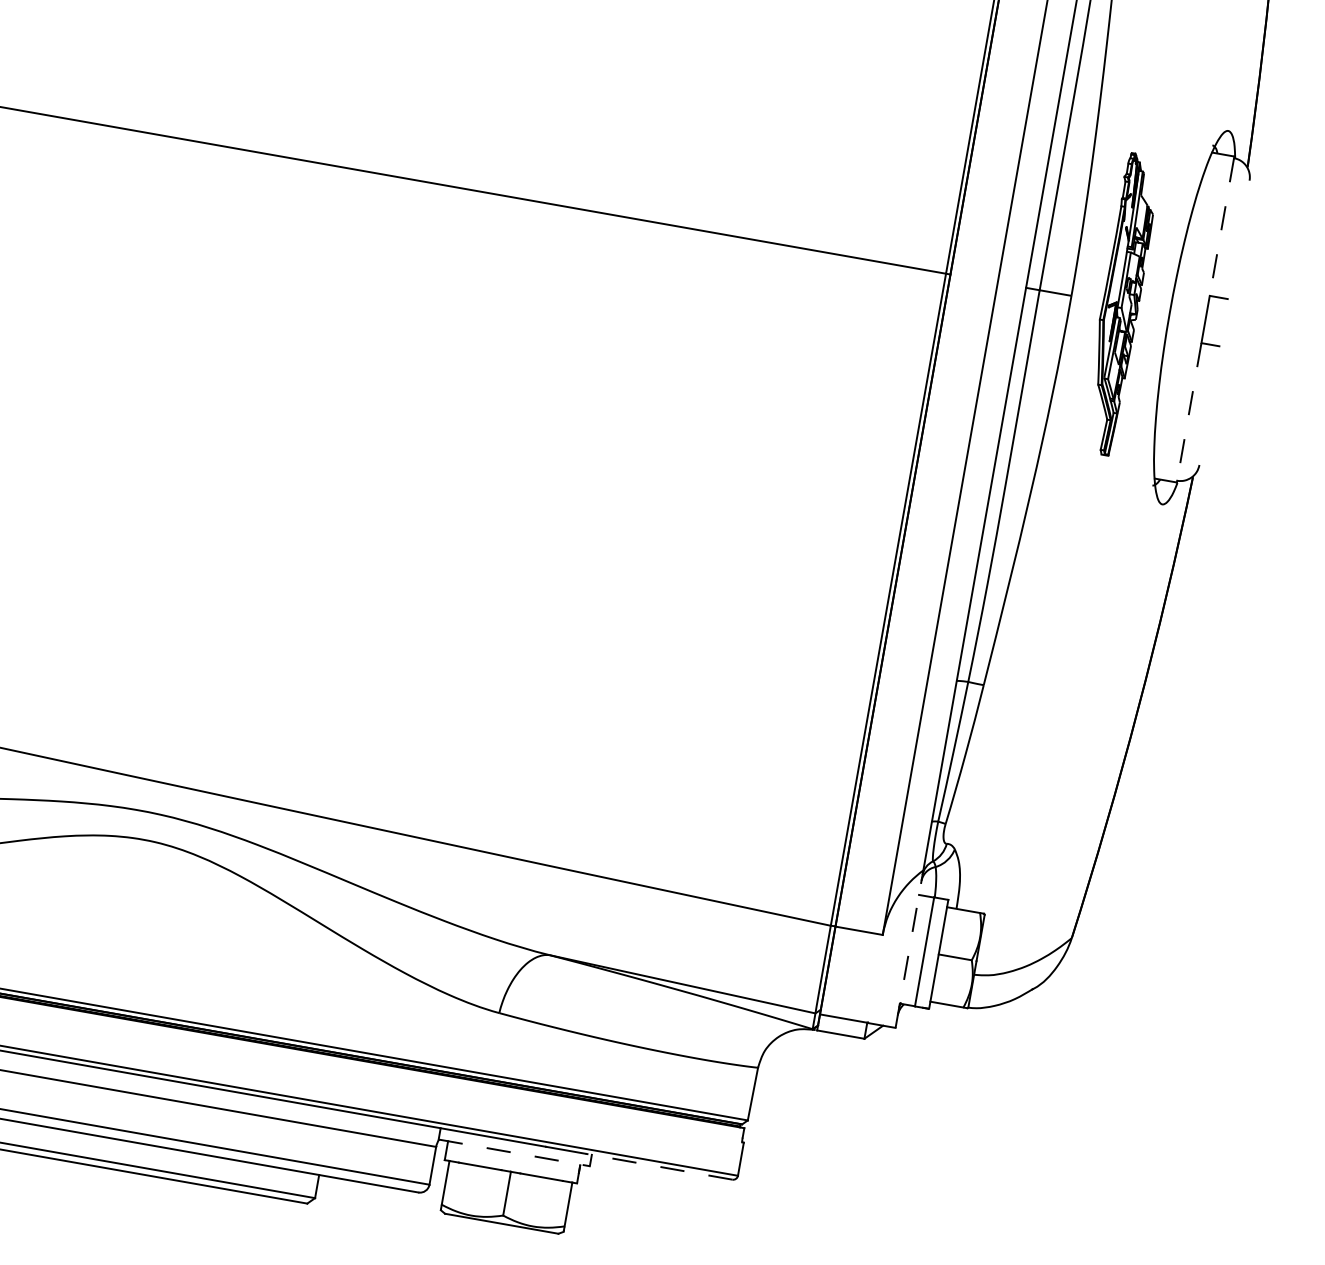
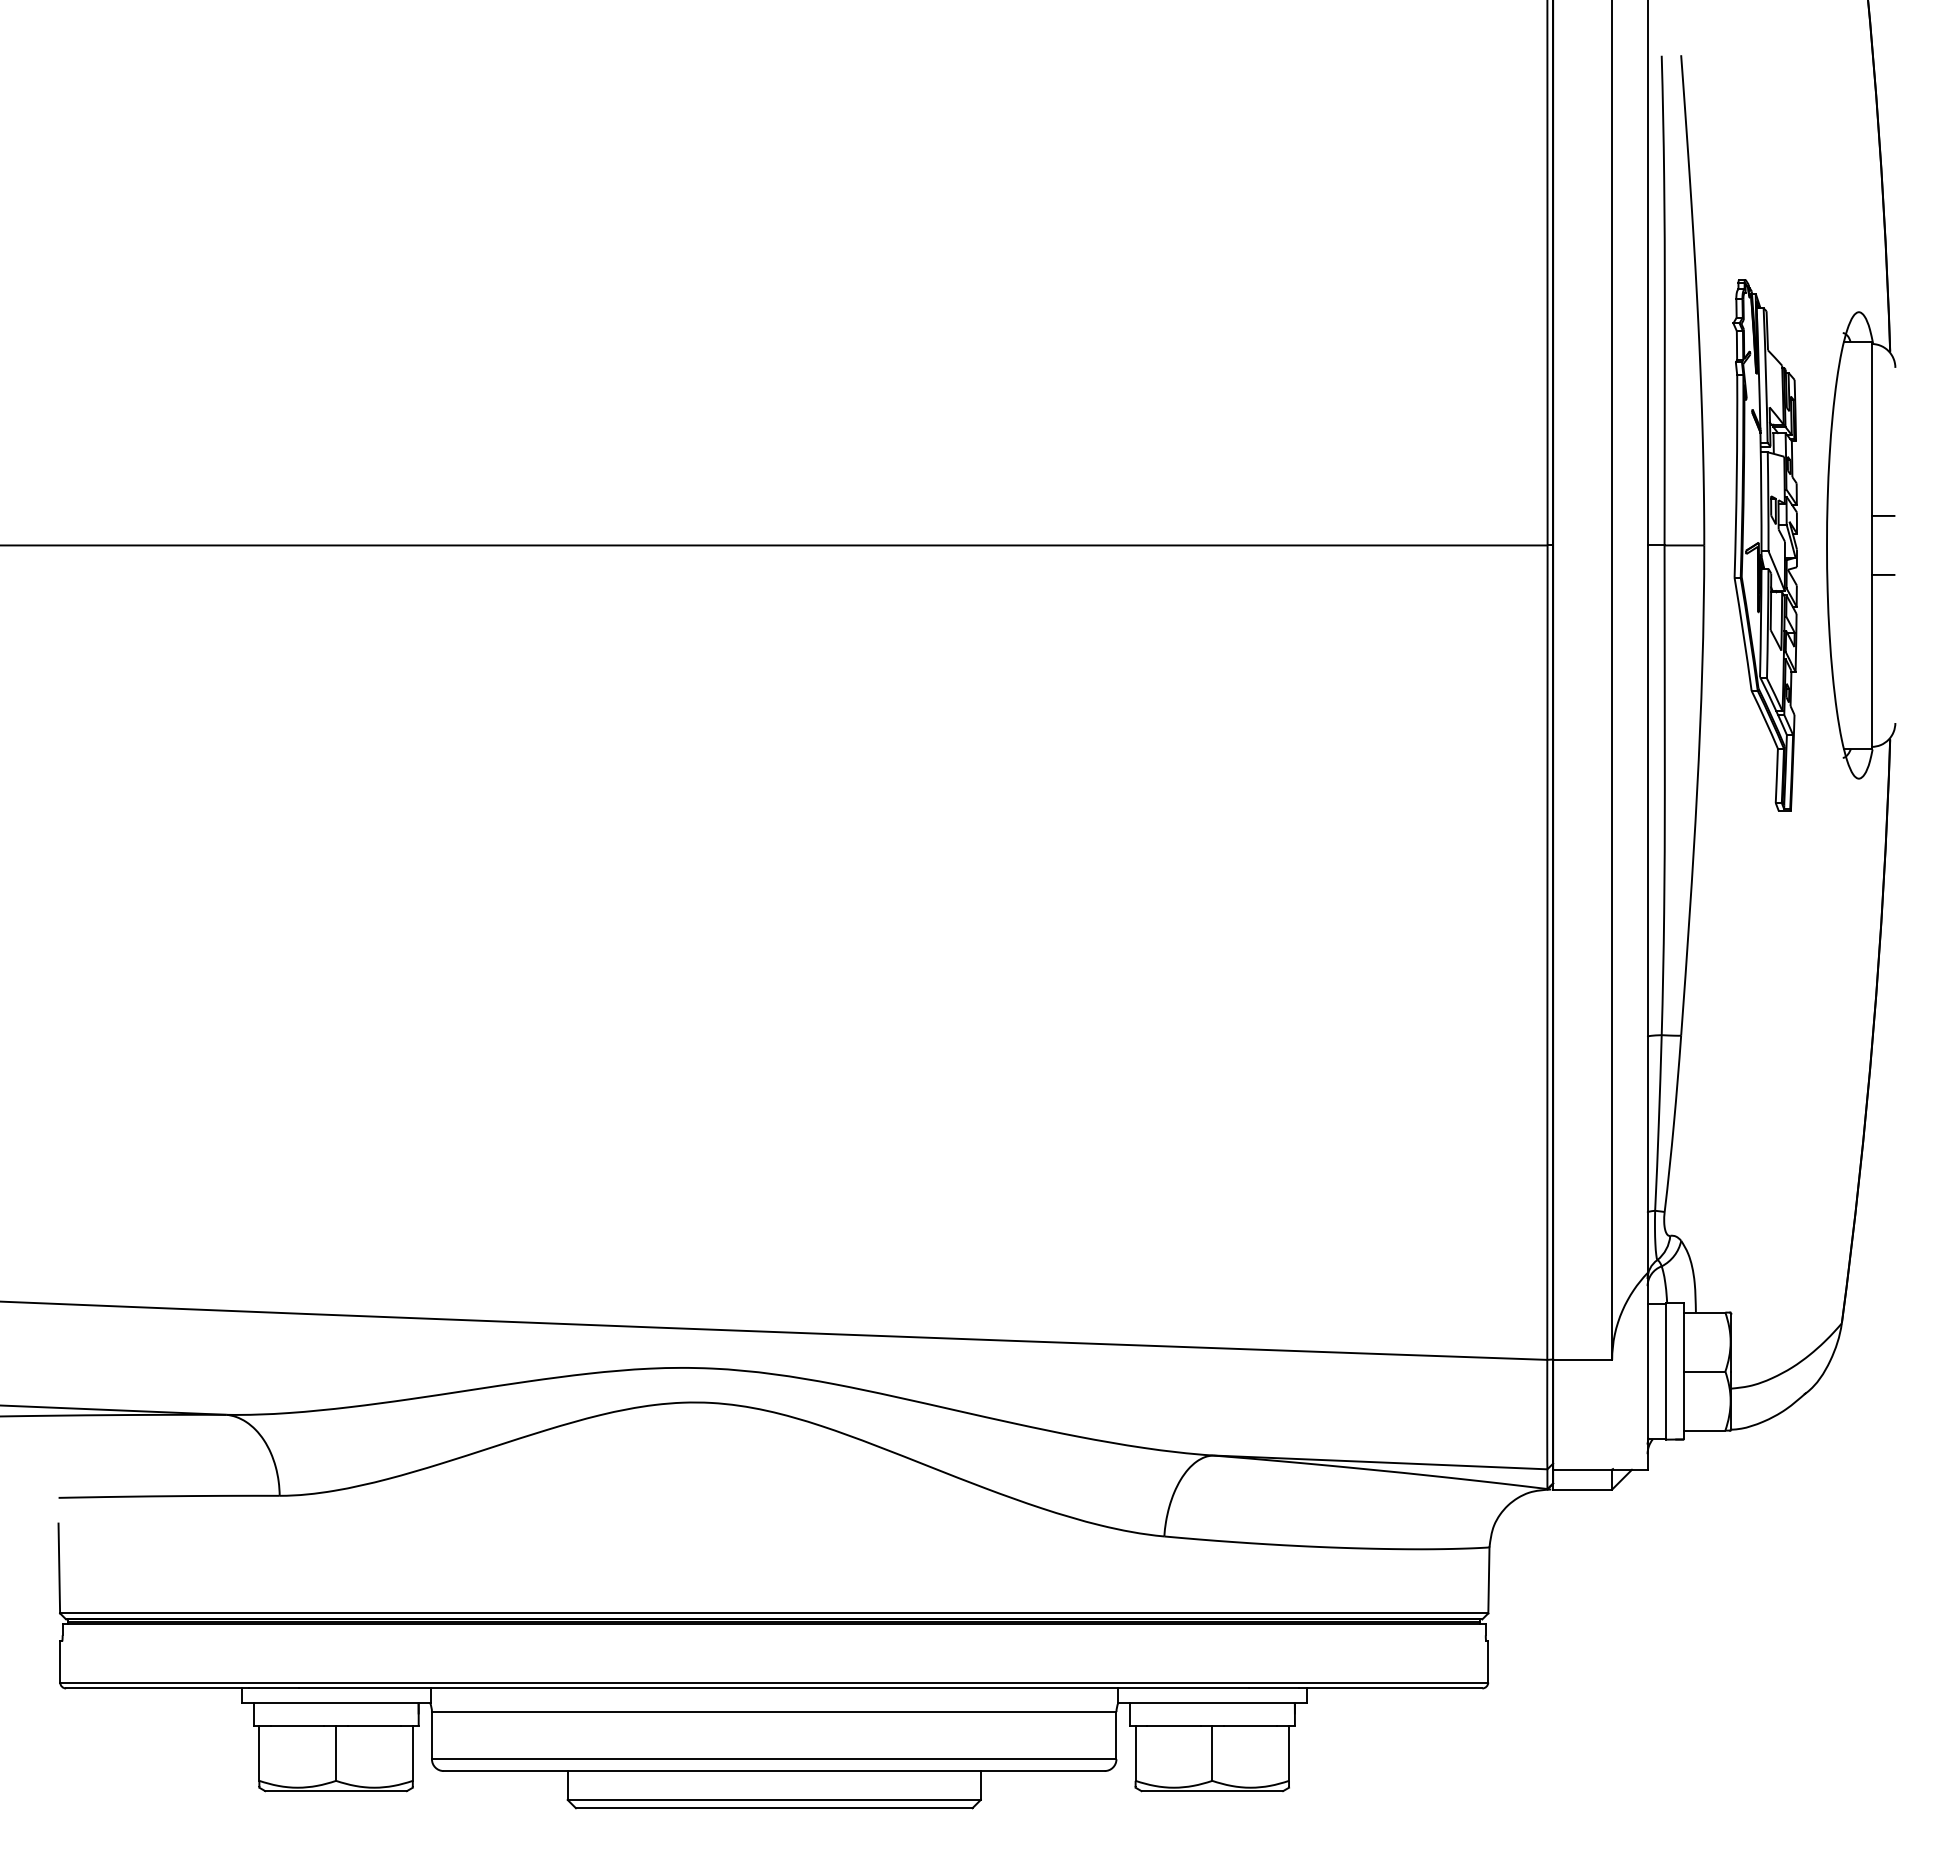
line: (1221, 226) -> (1871, 429), dashed -> solid
part: (1119, 304) -> (1764, 545), size x1.43
line: (1189, 411) -> (1871, 660), dashed -> solid
line: (909, 948) -> (1647, 1370), dashed -> solid
line: (514, 1152) -> (1212, 1702), dashed -> solid
line: (658, 1166) -> (1390, 1688), dashed -> solid

